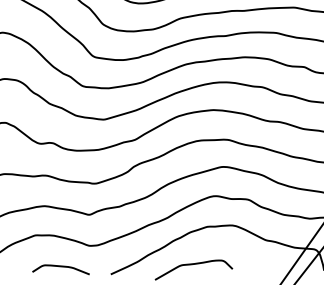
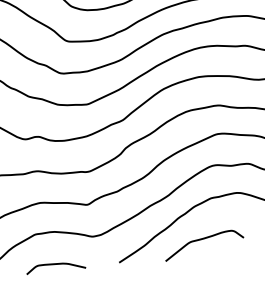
curve: (60, 267) -> (54, 265), moved

